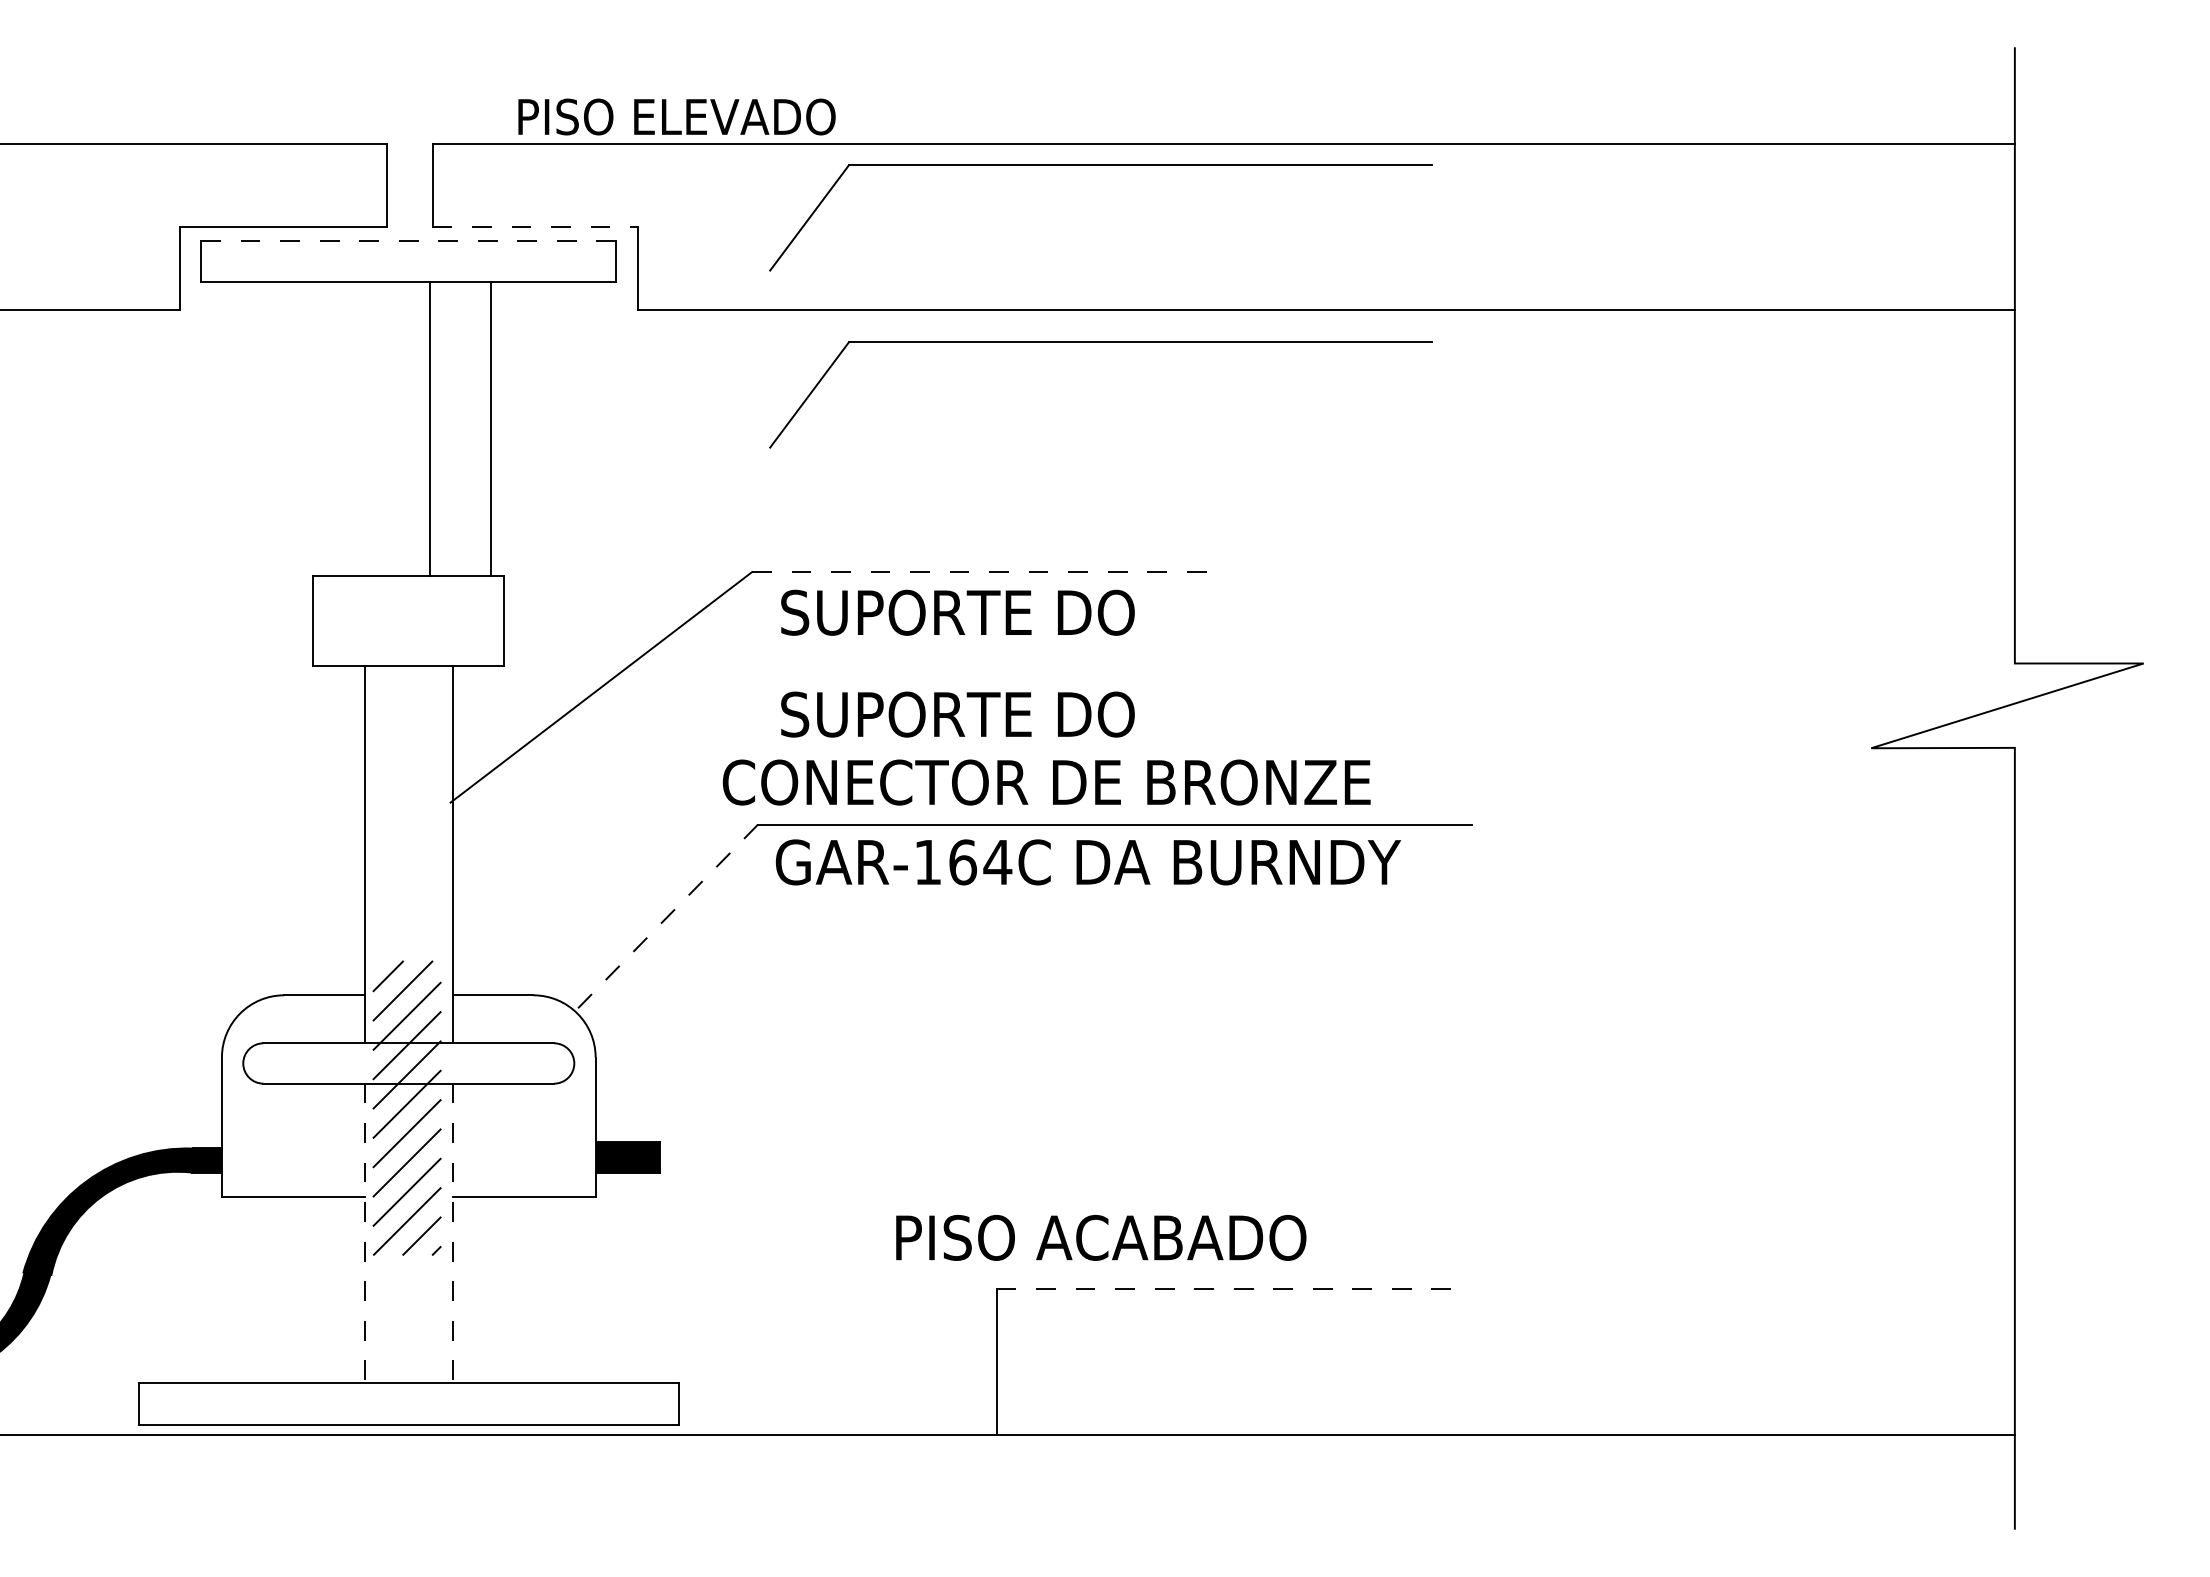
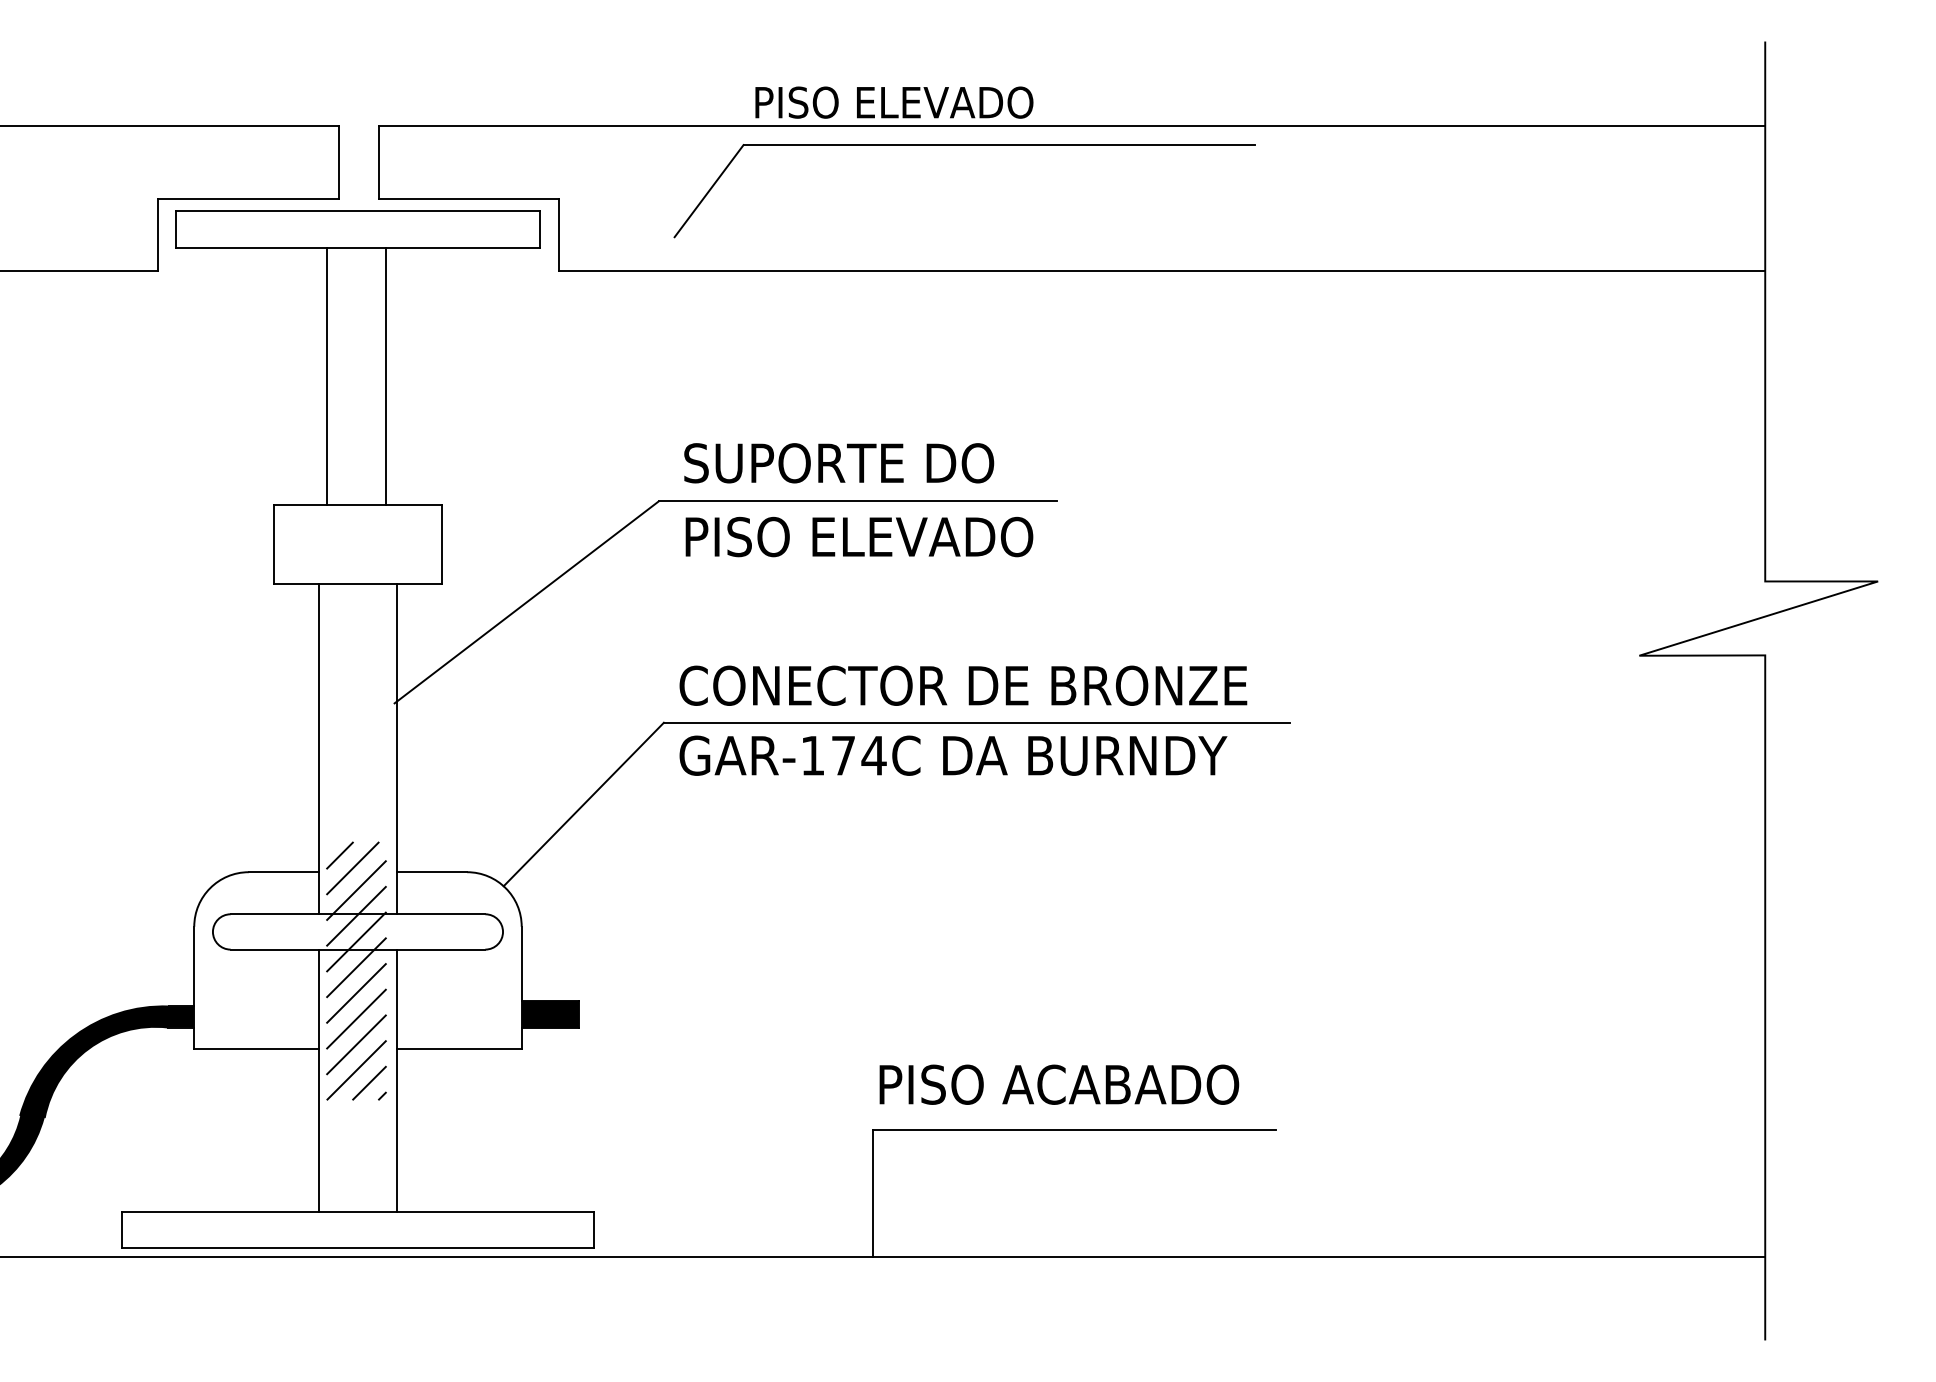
text: (676, 116) -> (893, 102), moved
line: (535, 226) -> (469, 198), dashed -> solid
line: (408, 240) -> (357, 210), dashed -> solid
part: (1100, 342) -> (964, 300), removed
line: (429, 428) -> (327, 375), moved
line: (490, 428) -> (385, 375), moved
line: (979, 572) -> (858, 501), dashed -> solid
text: (980, 612) -> (858, 536), SUPORTE DO -> PISO ELEVADO
text: (957, 714) -> (838, 463), moved
text: (1046, 782) -> (963, 685), moved
text: (963, 862) -> (844, 755), GAR-164C -> GAR-174C
line: (666, 918) -> (583, 804), dashed -> solid
line: (364, 1233) -> (319, 1080), dashed -> solid
line: (453, 1233) -> (397, 1080), dashed -> solid
text: (1101, 1237) -> (1059, 1084), moved
line: (1226, 1289) -> (1074, 1129), dashed -> solid

